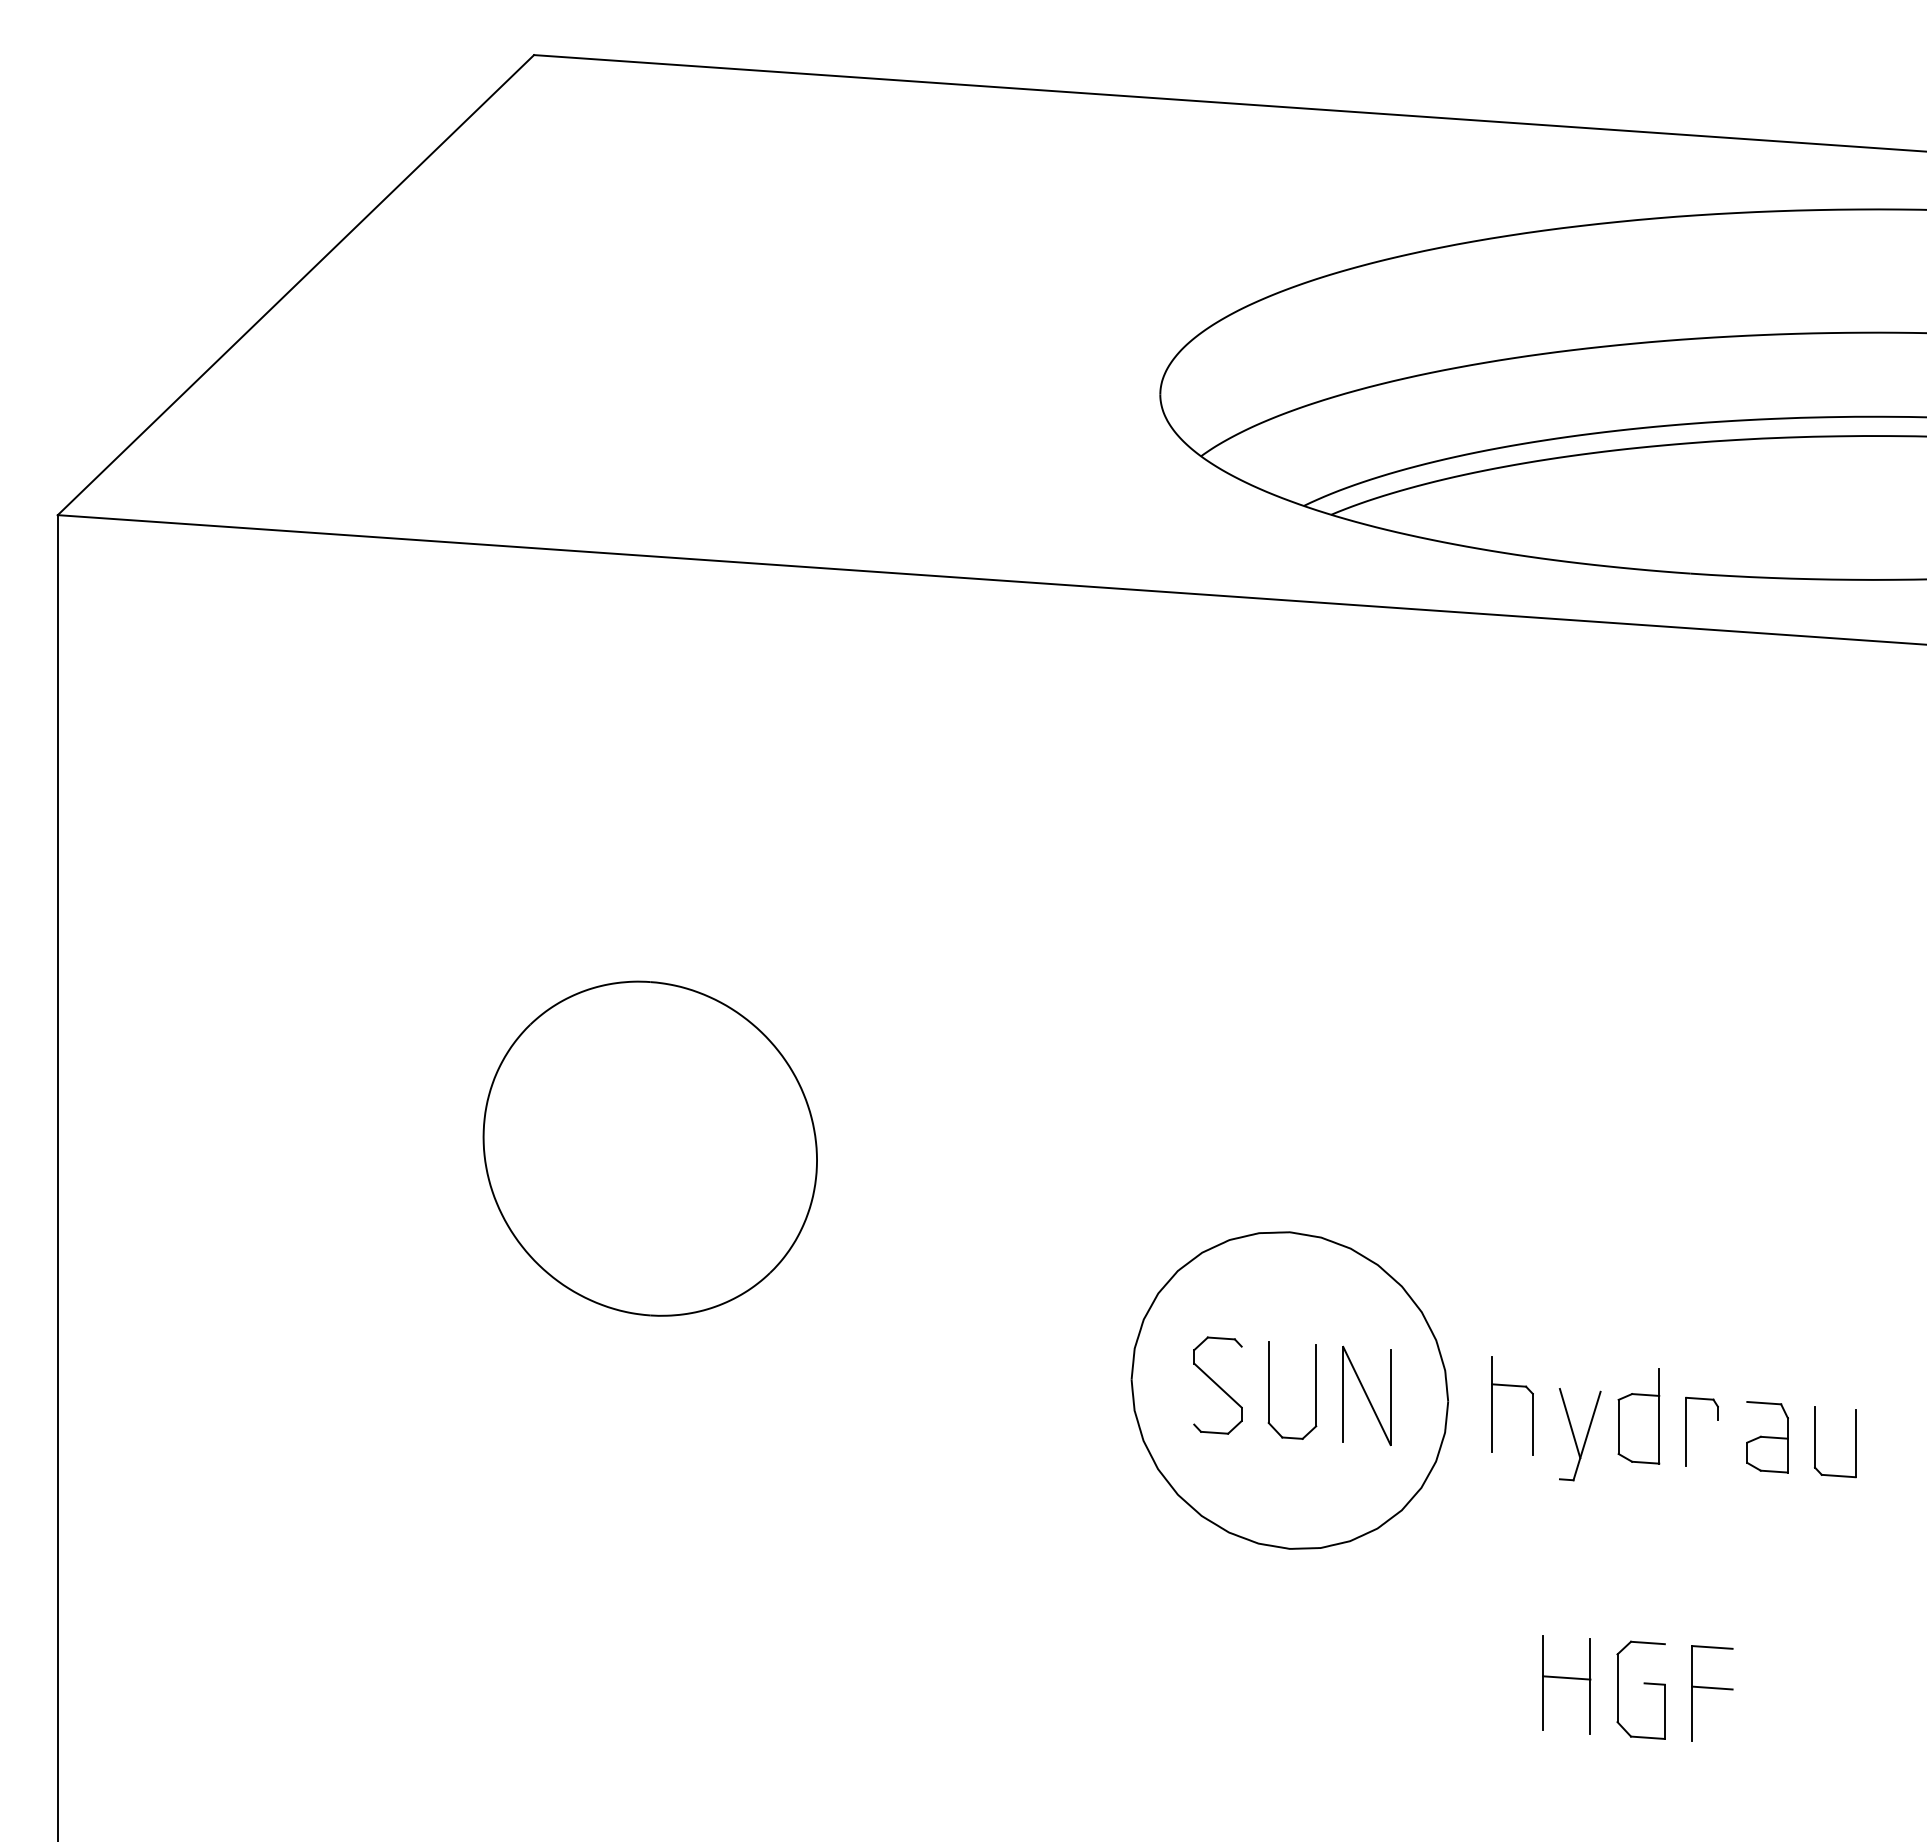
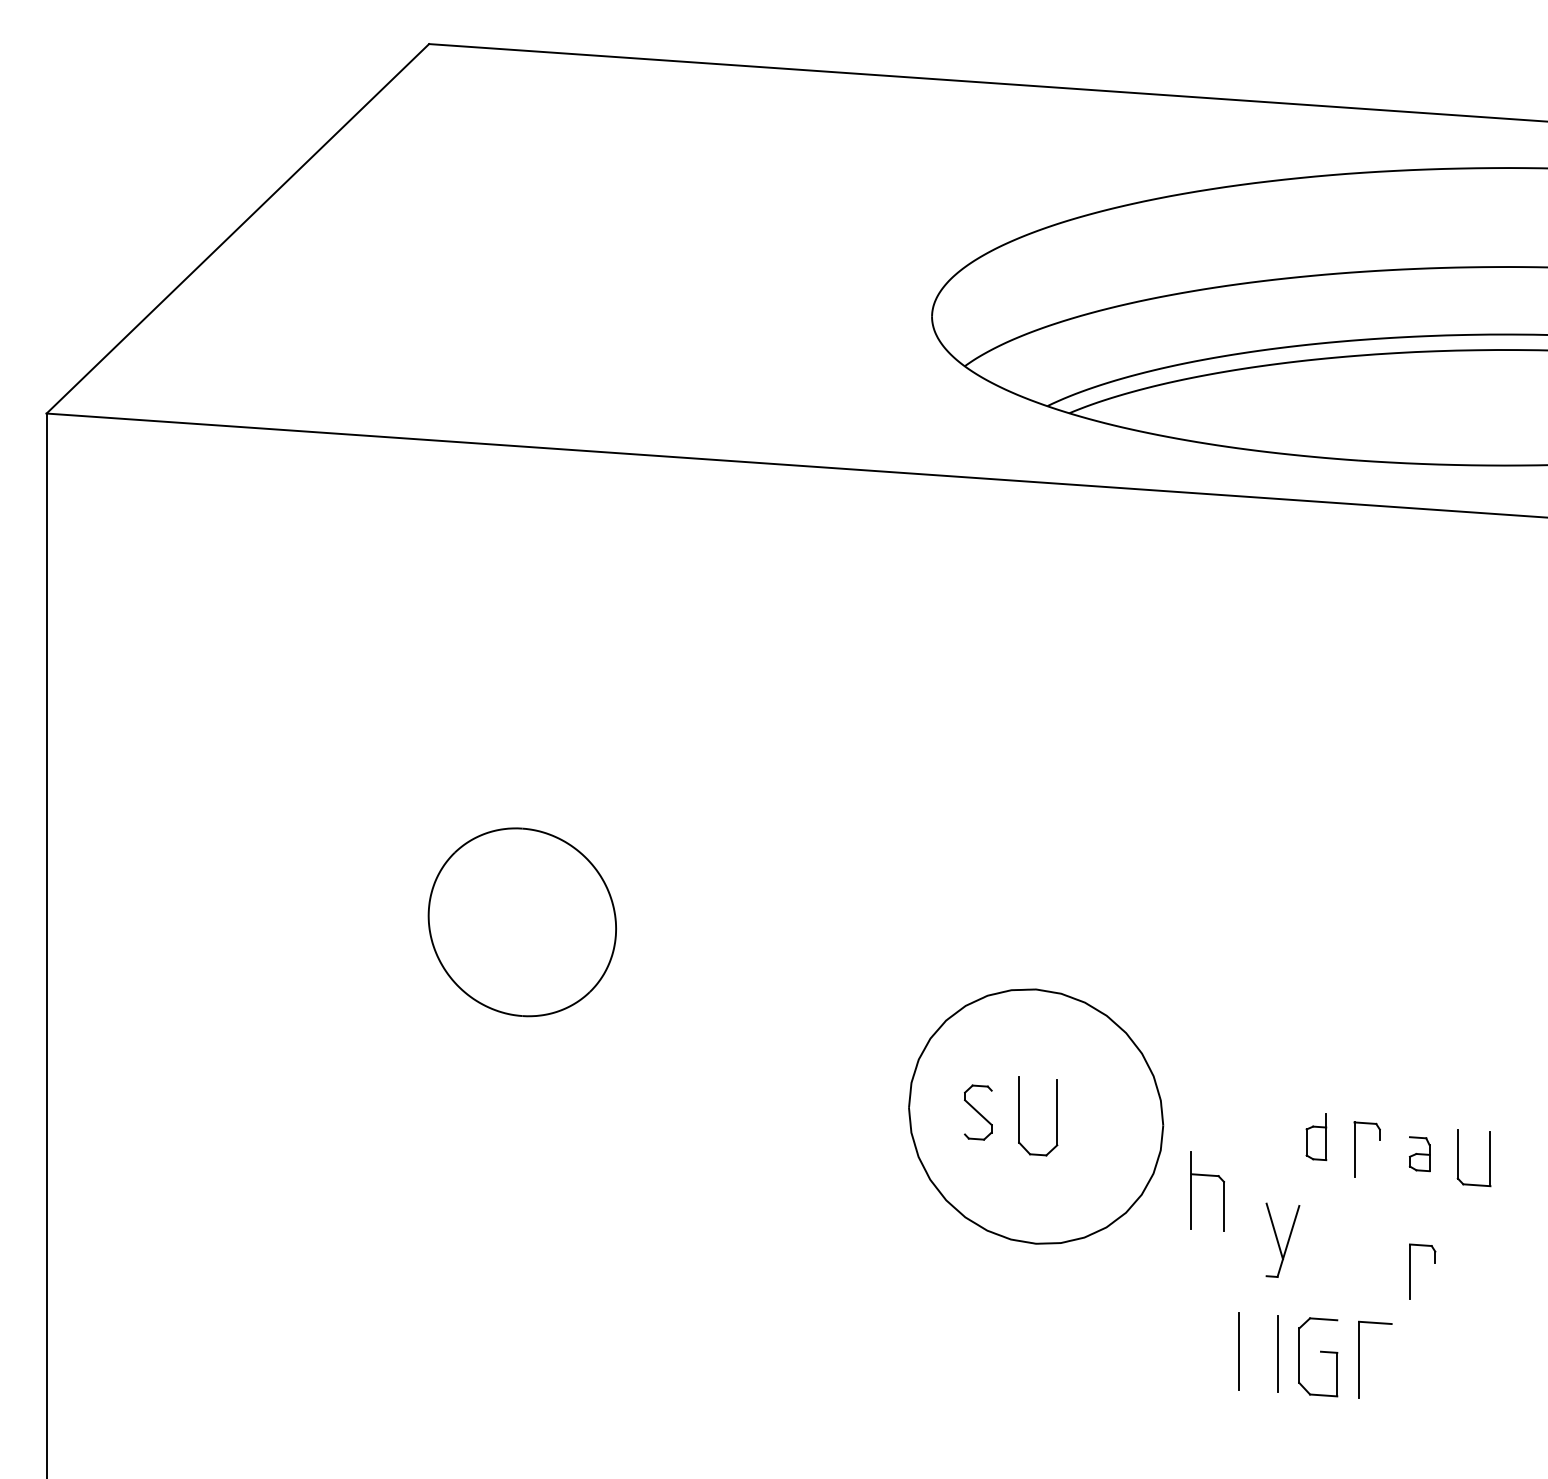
part: (649, 1148) -> (521, 922), size x0.7
part: (1217, 1385) -> (977, 1112), size x0.7
part: (1518, 1387) -> (1212, 1176), moved
part: (1366, 1395) -> (1097, 1120), removed
part: (1638, 1416) -> (1316, 1137), size x0.6
part: (1580, 1434) -> (1283, 1240), moved
part: (1767, 1437) -> (1419, 1154), size x0.6
part: (1755, 1583) -> (1410, 1271), added
line: (1566, 1677) -> (1258, 1347), removed
line: (1712, 1687) -> (1375, 1355), removed

